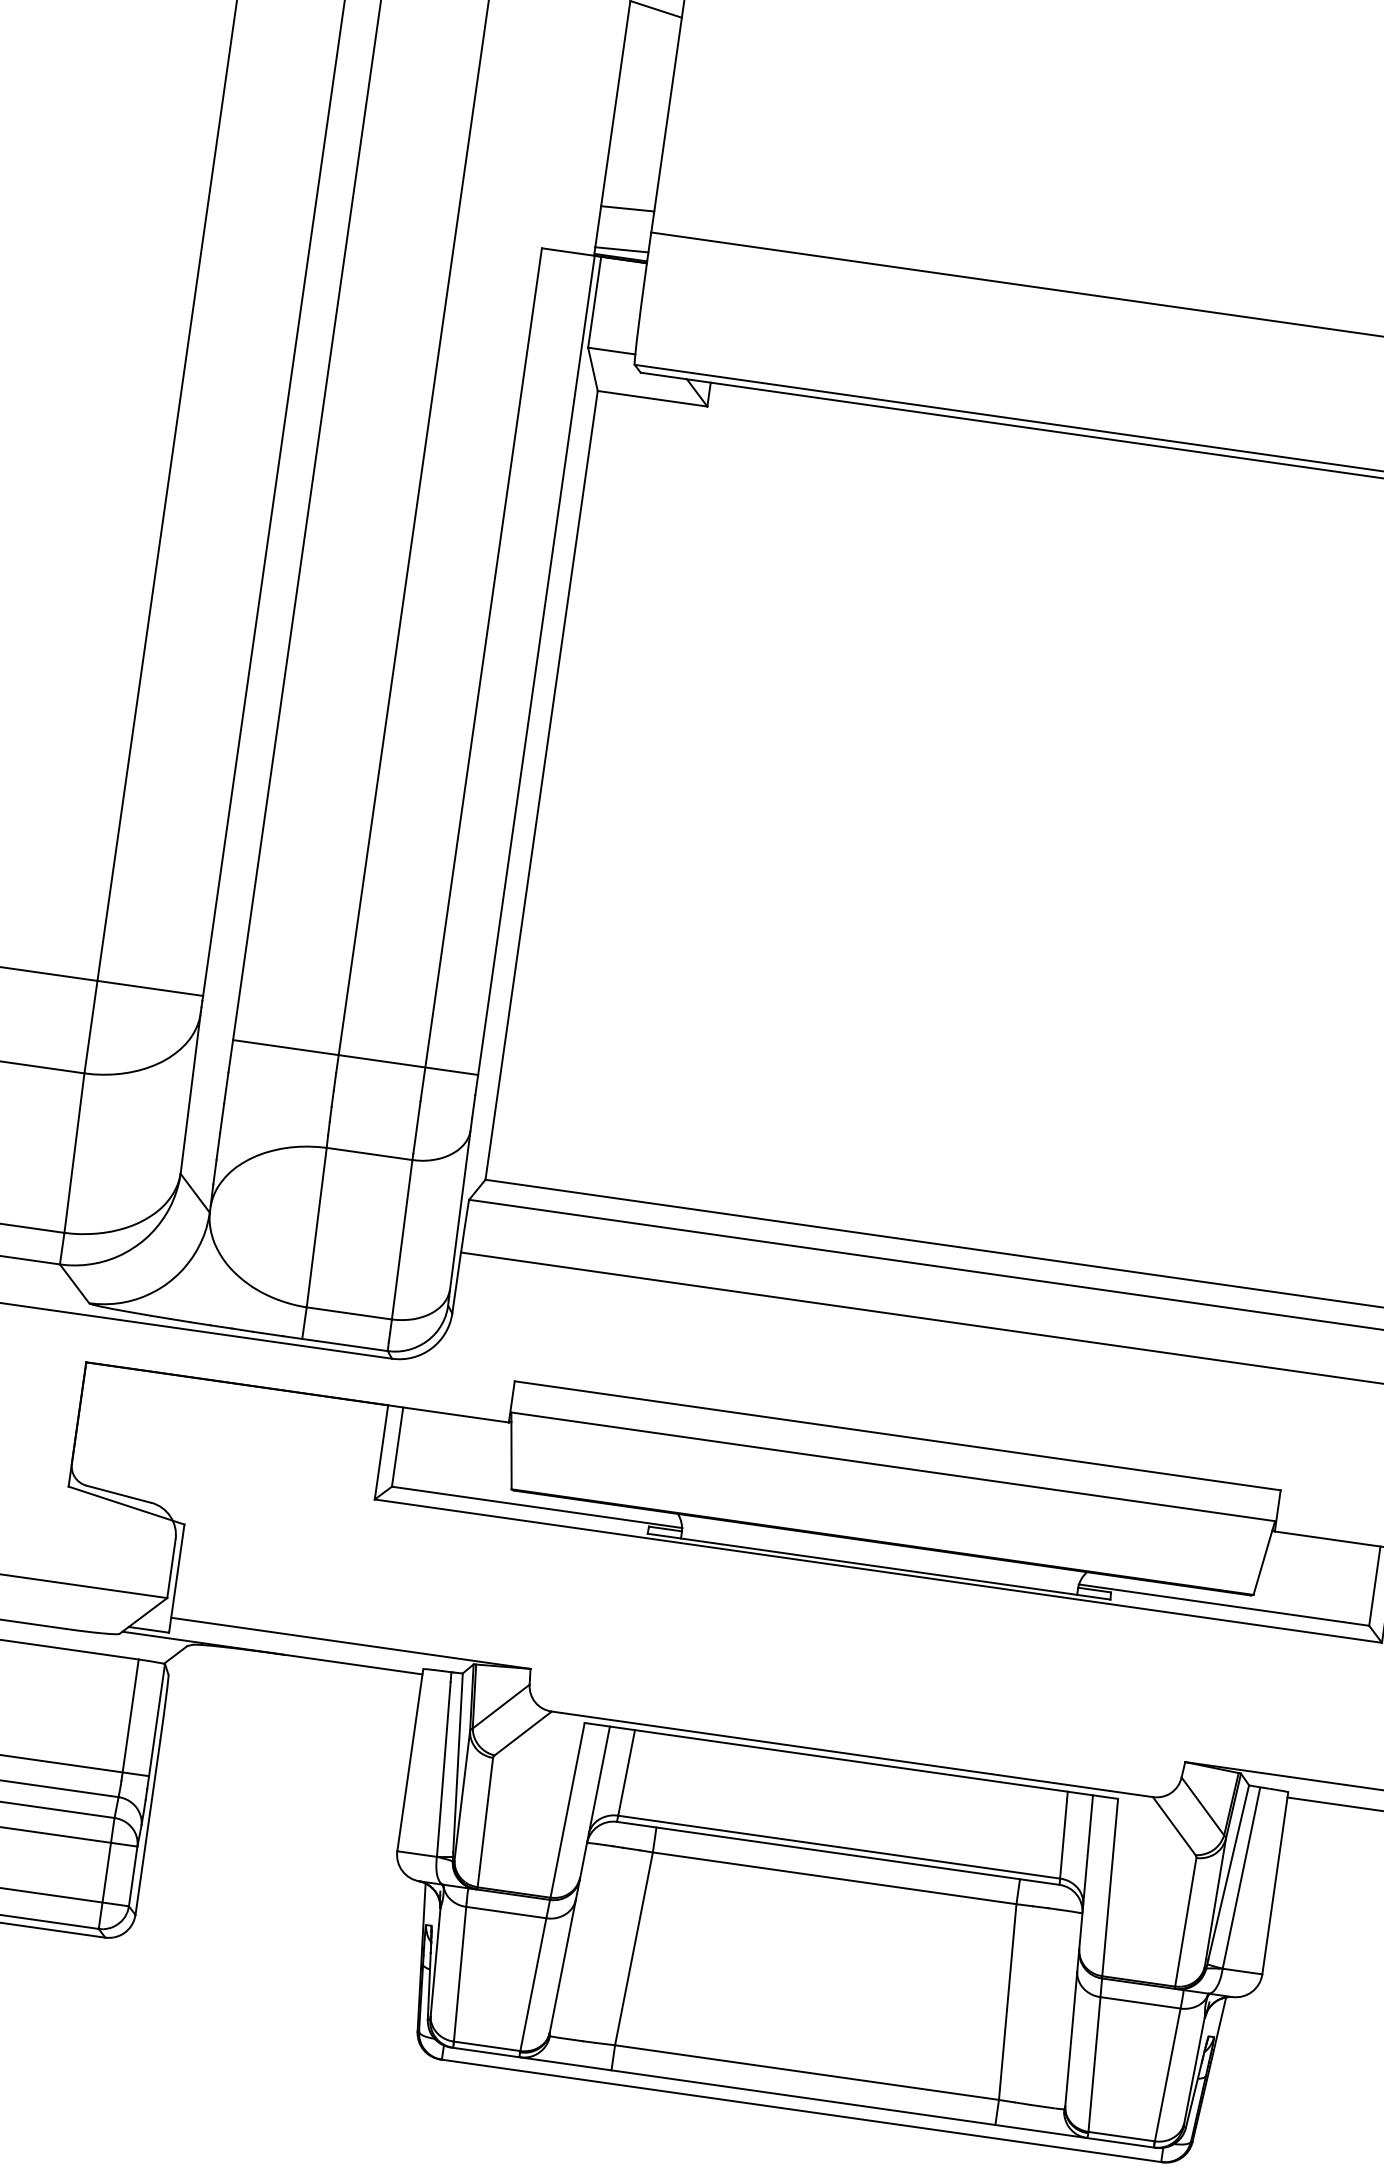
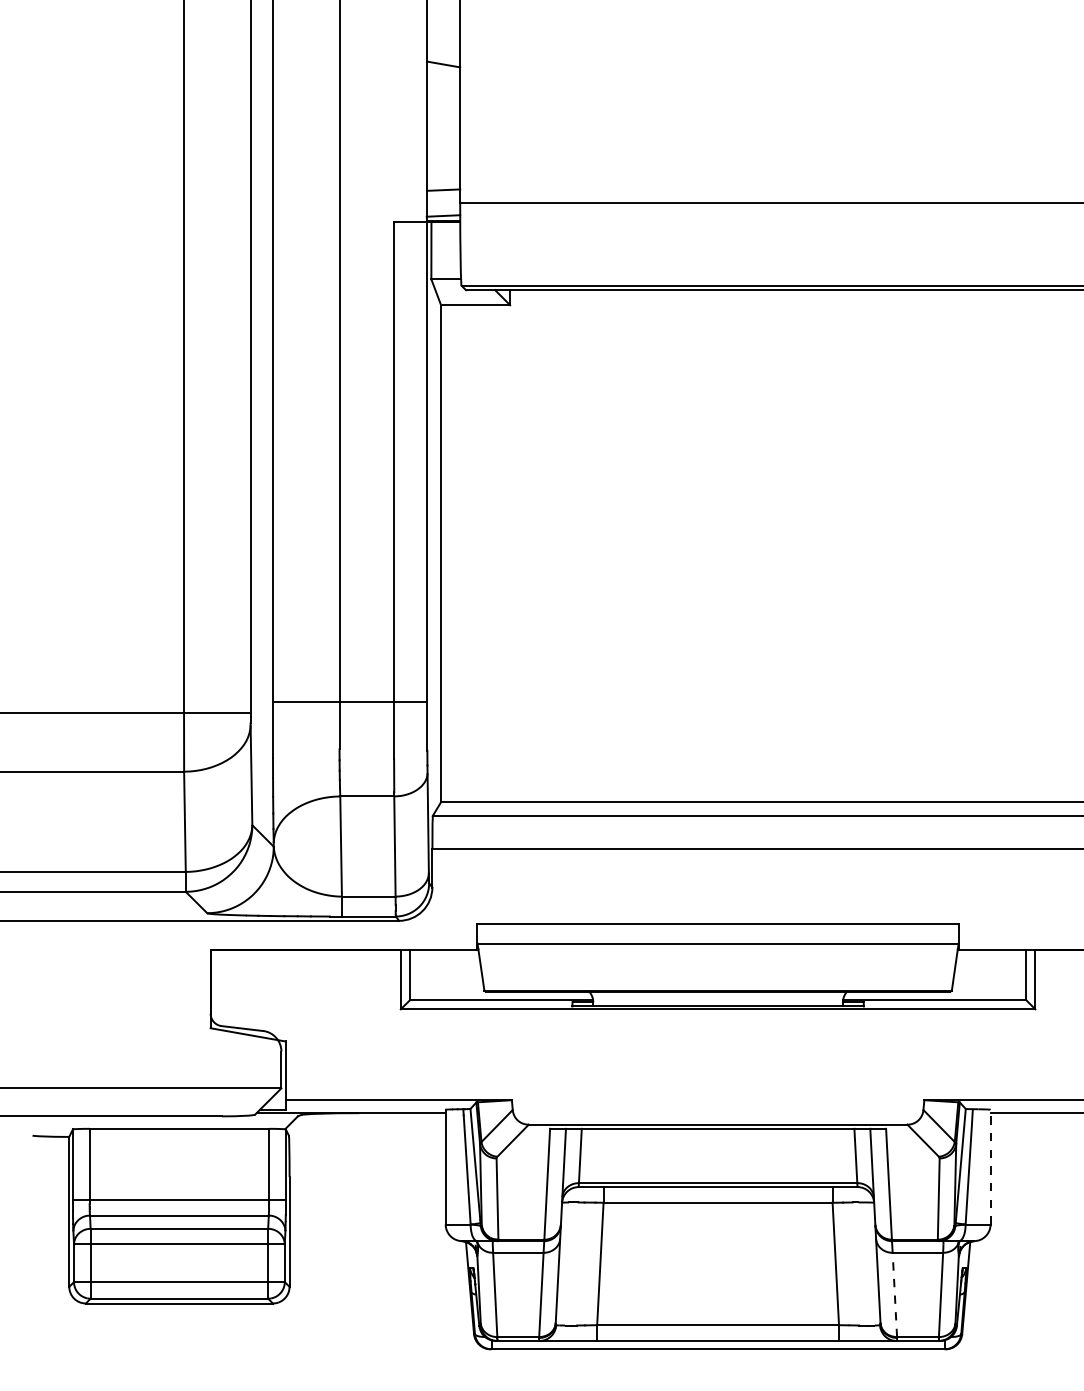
line: (354, 1058) -> (349, 702), moved
line: (1275, 1882) -> (990, 1166), solid -> dashed
line: (1093, 2063) -> (894, 1294), solid -> dashed

